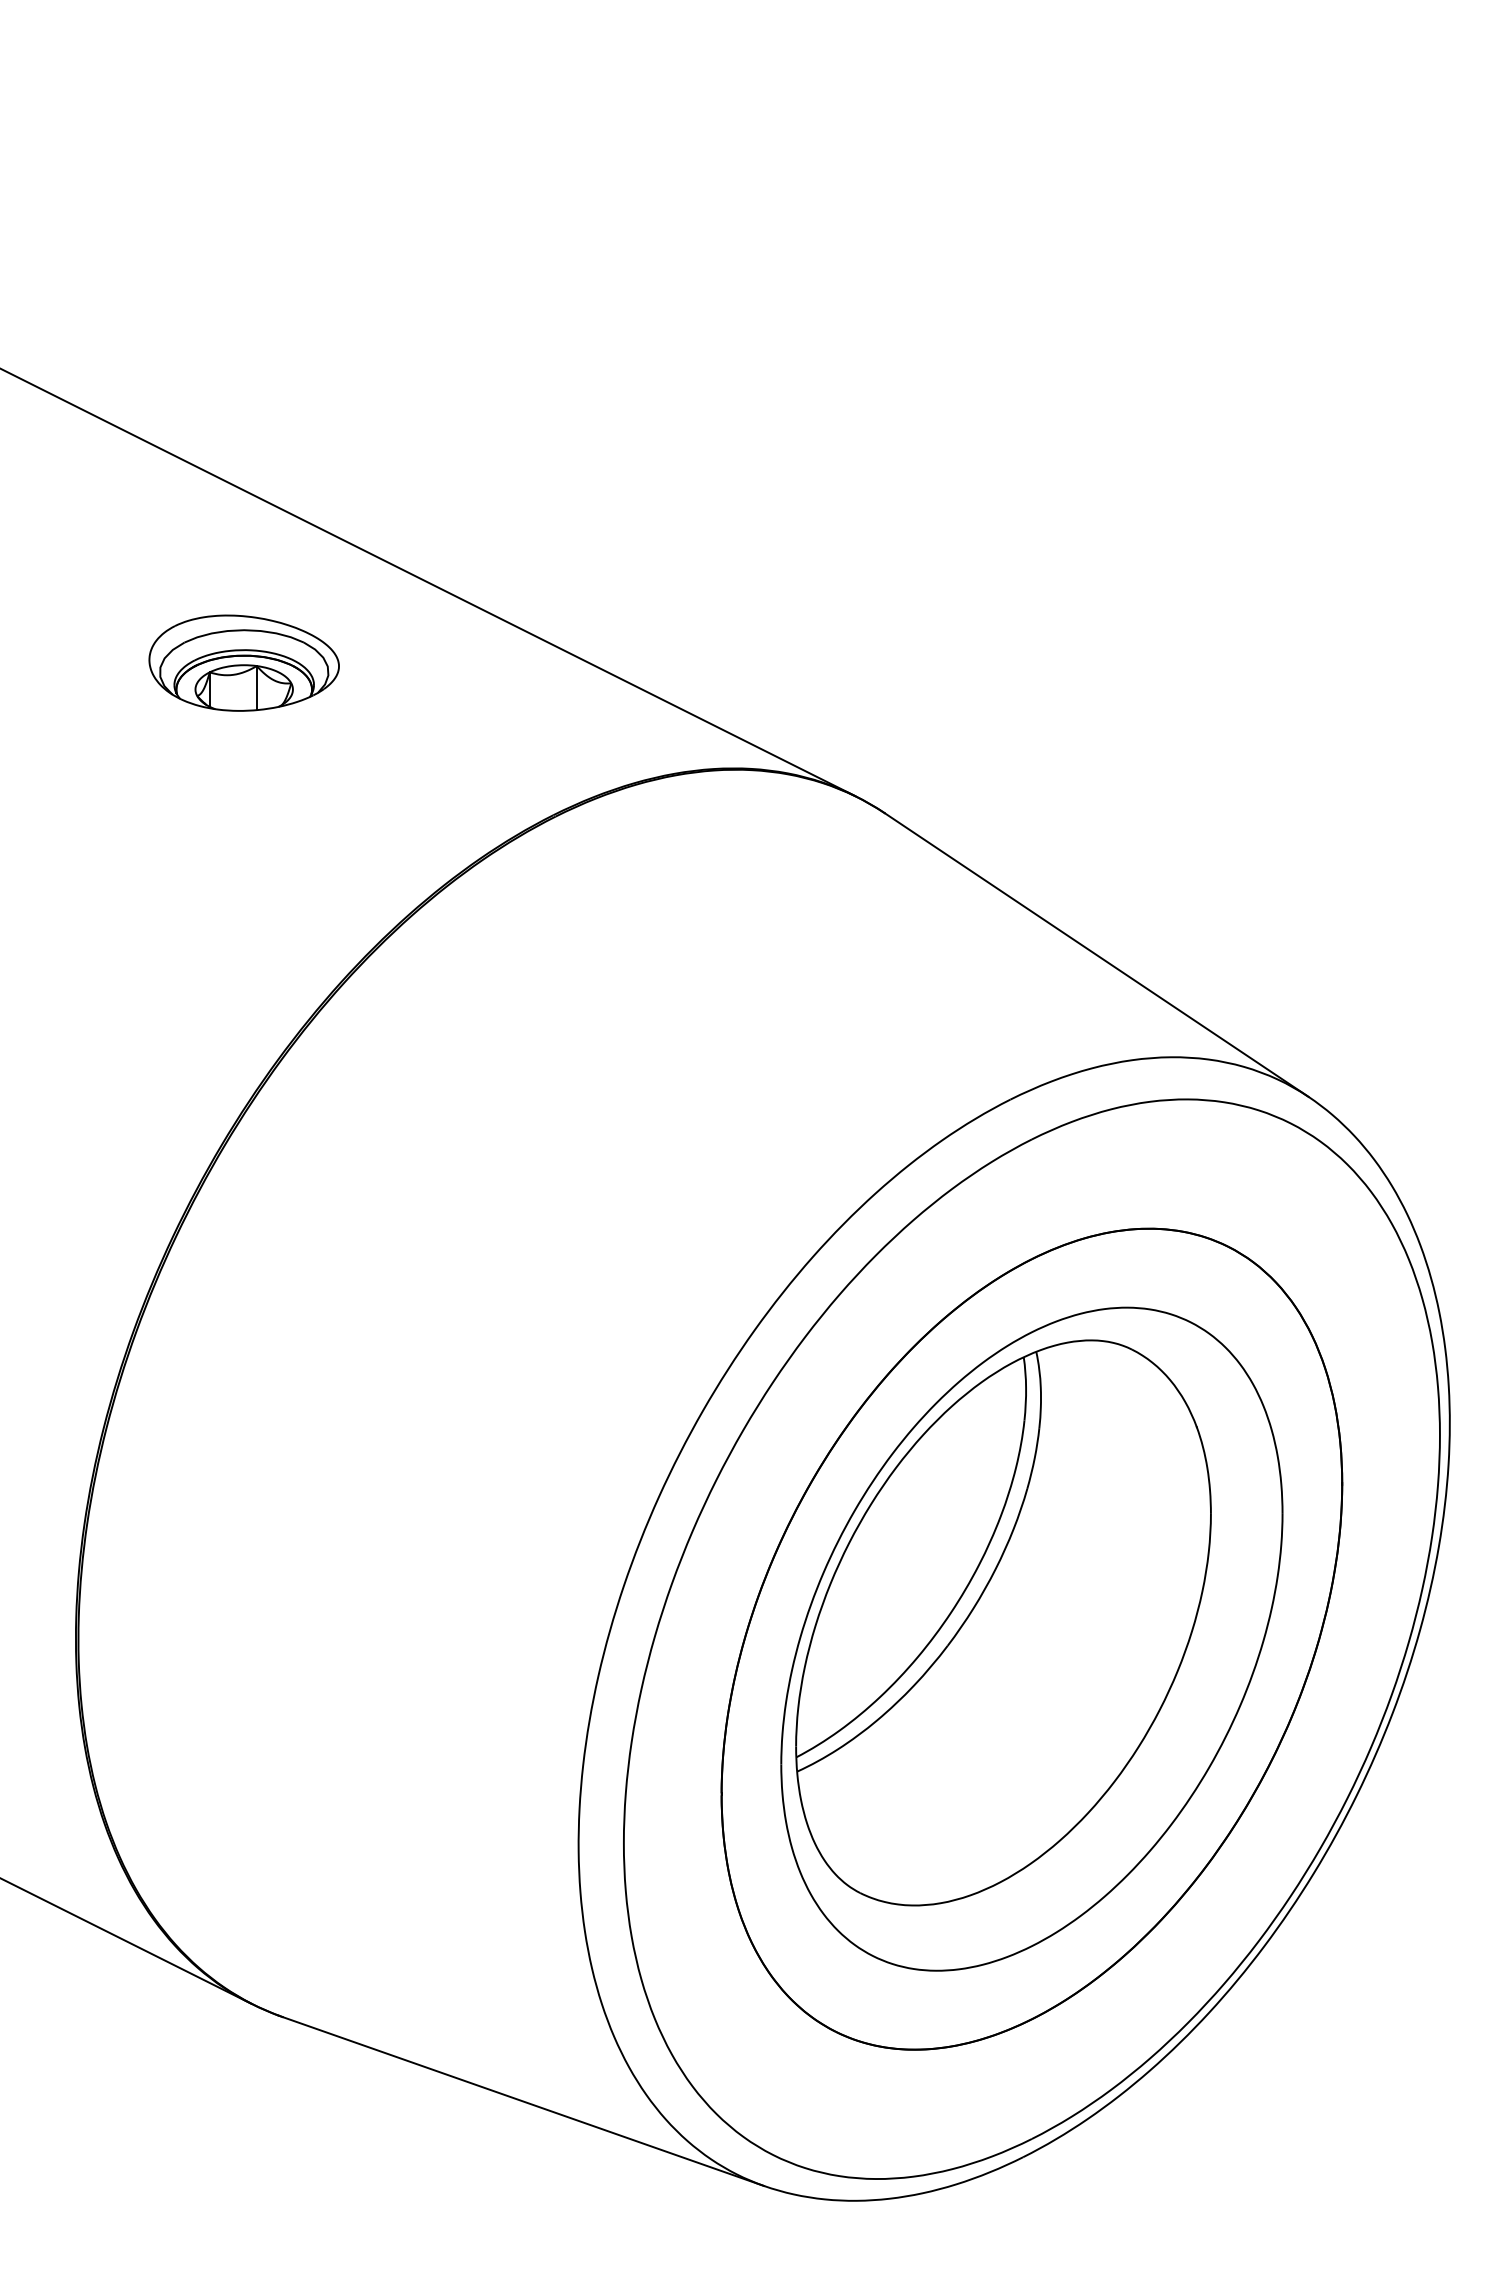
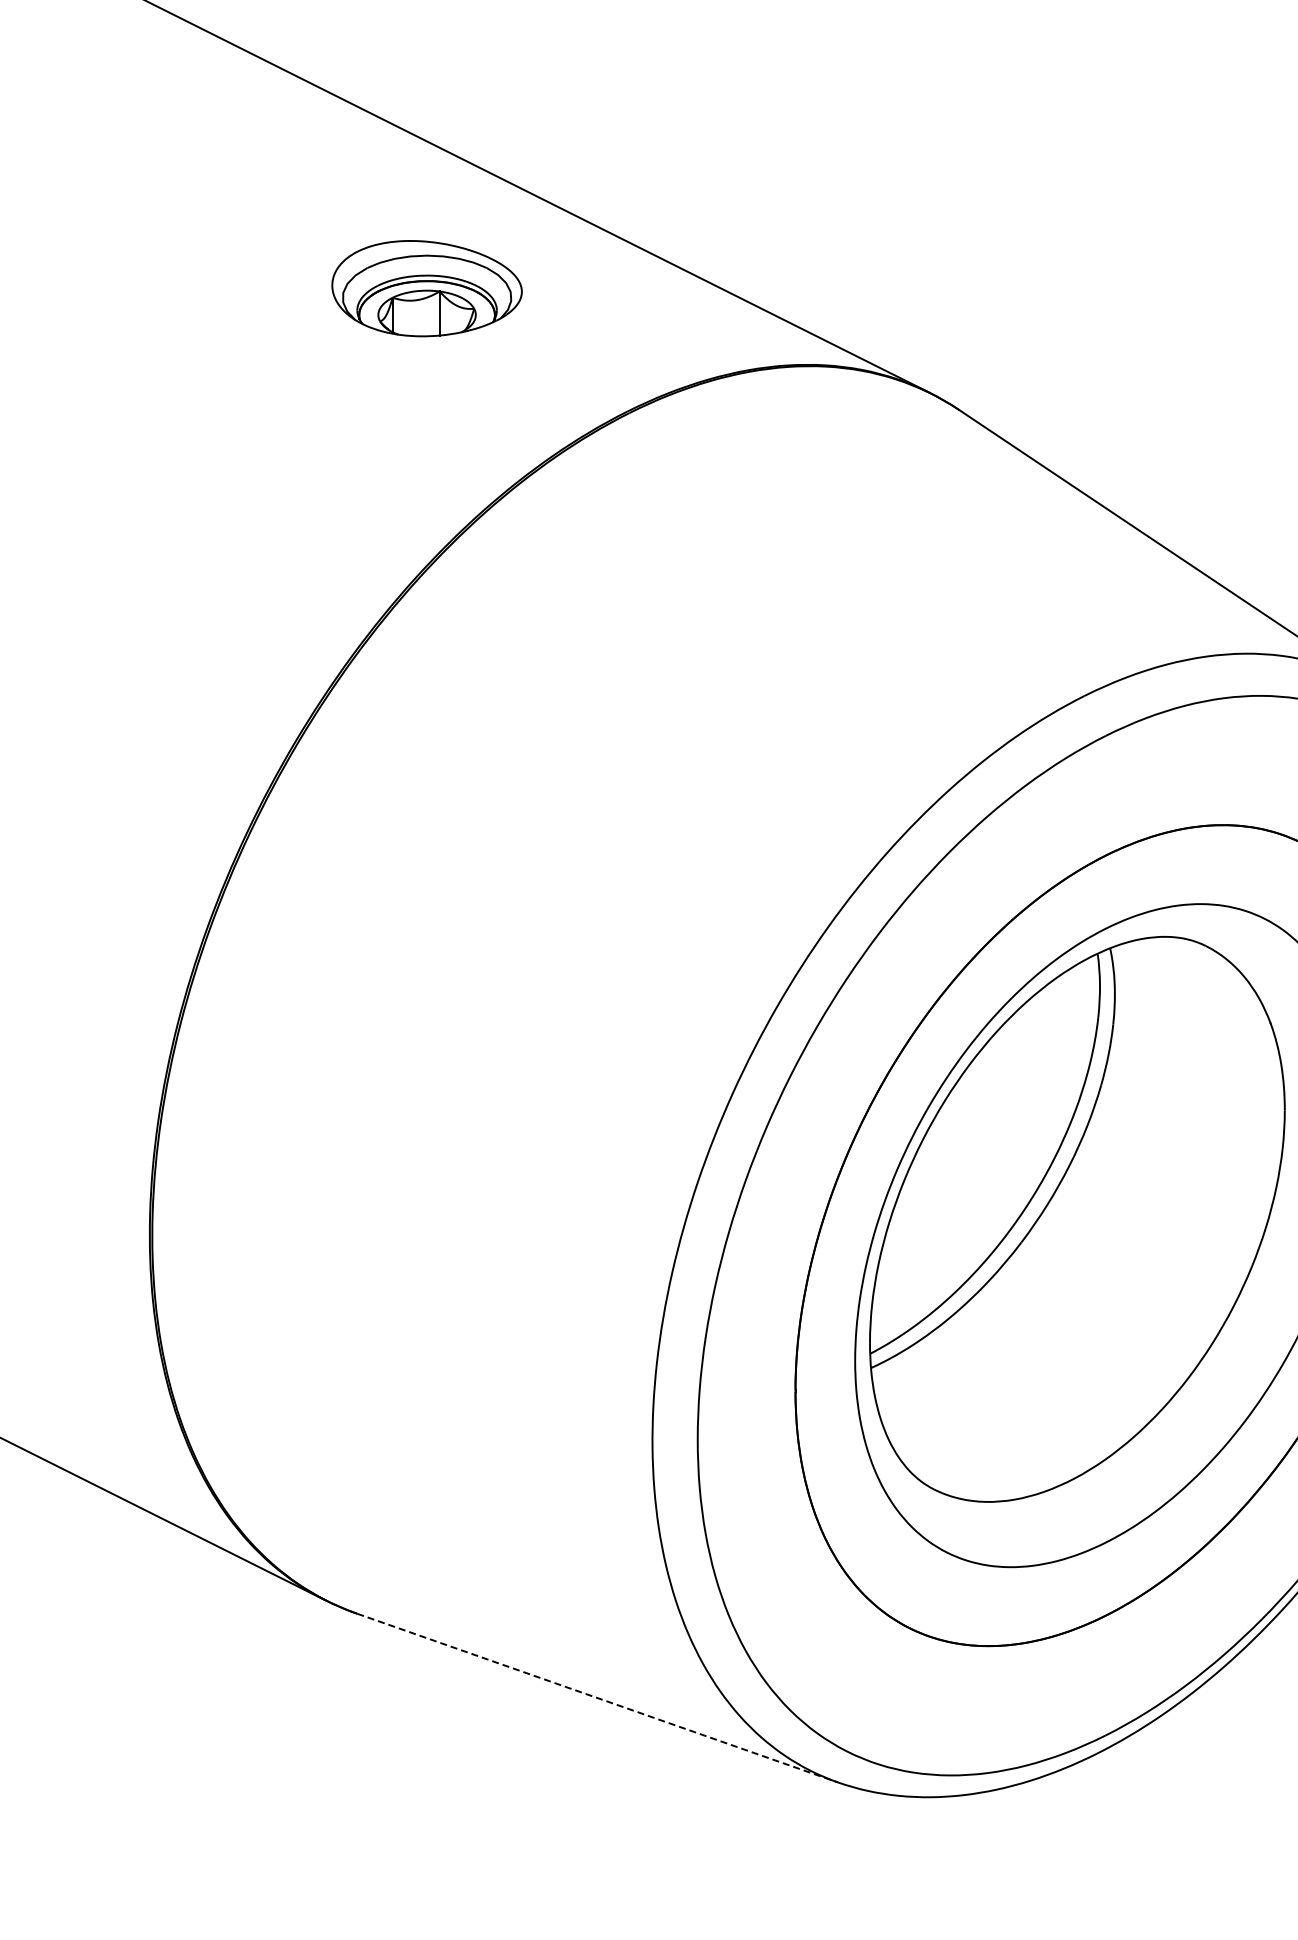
part: (243, 662) -> (426, 287), moved
line: (523, 2101) -> (597, 1697), solid -> dashed

